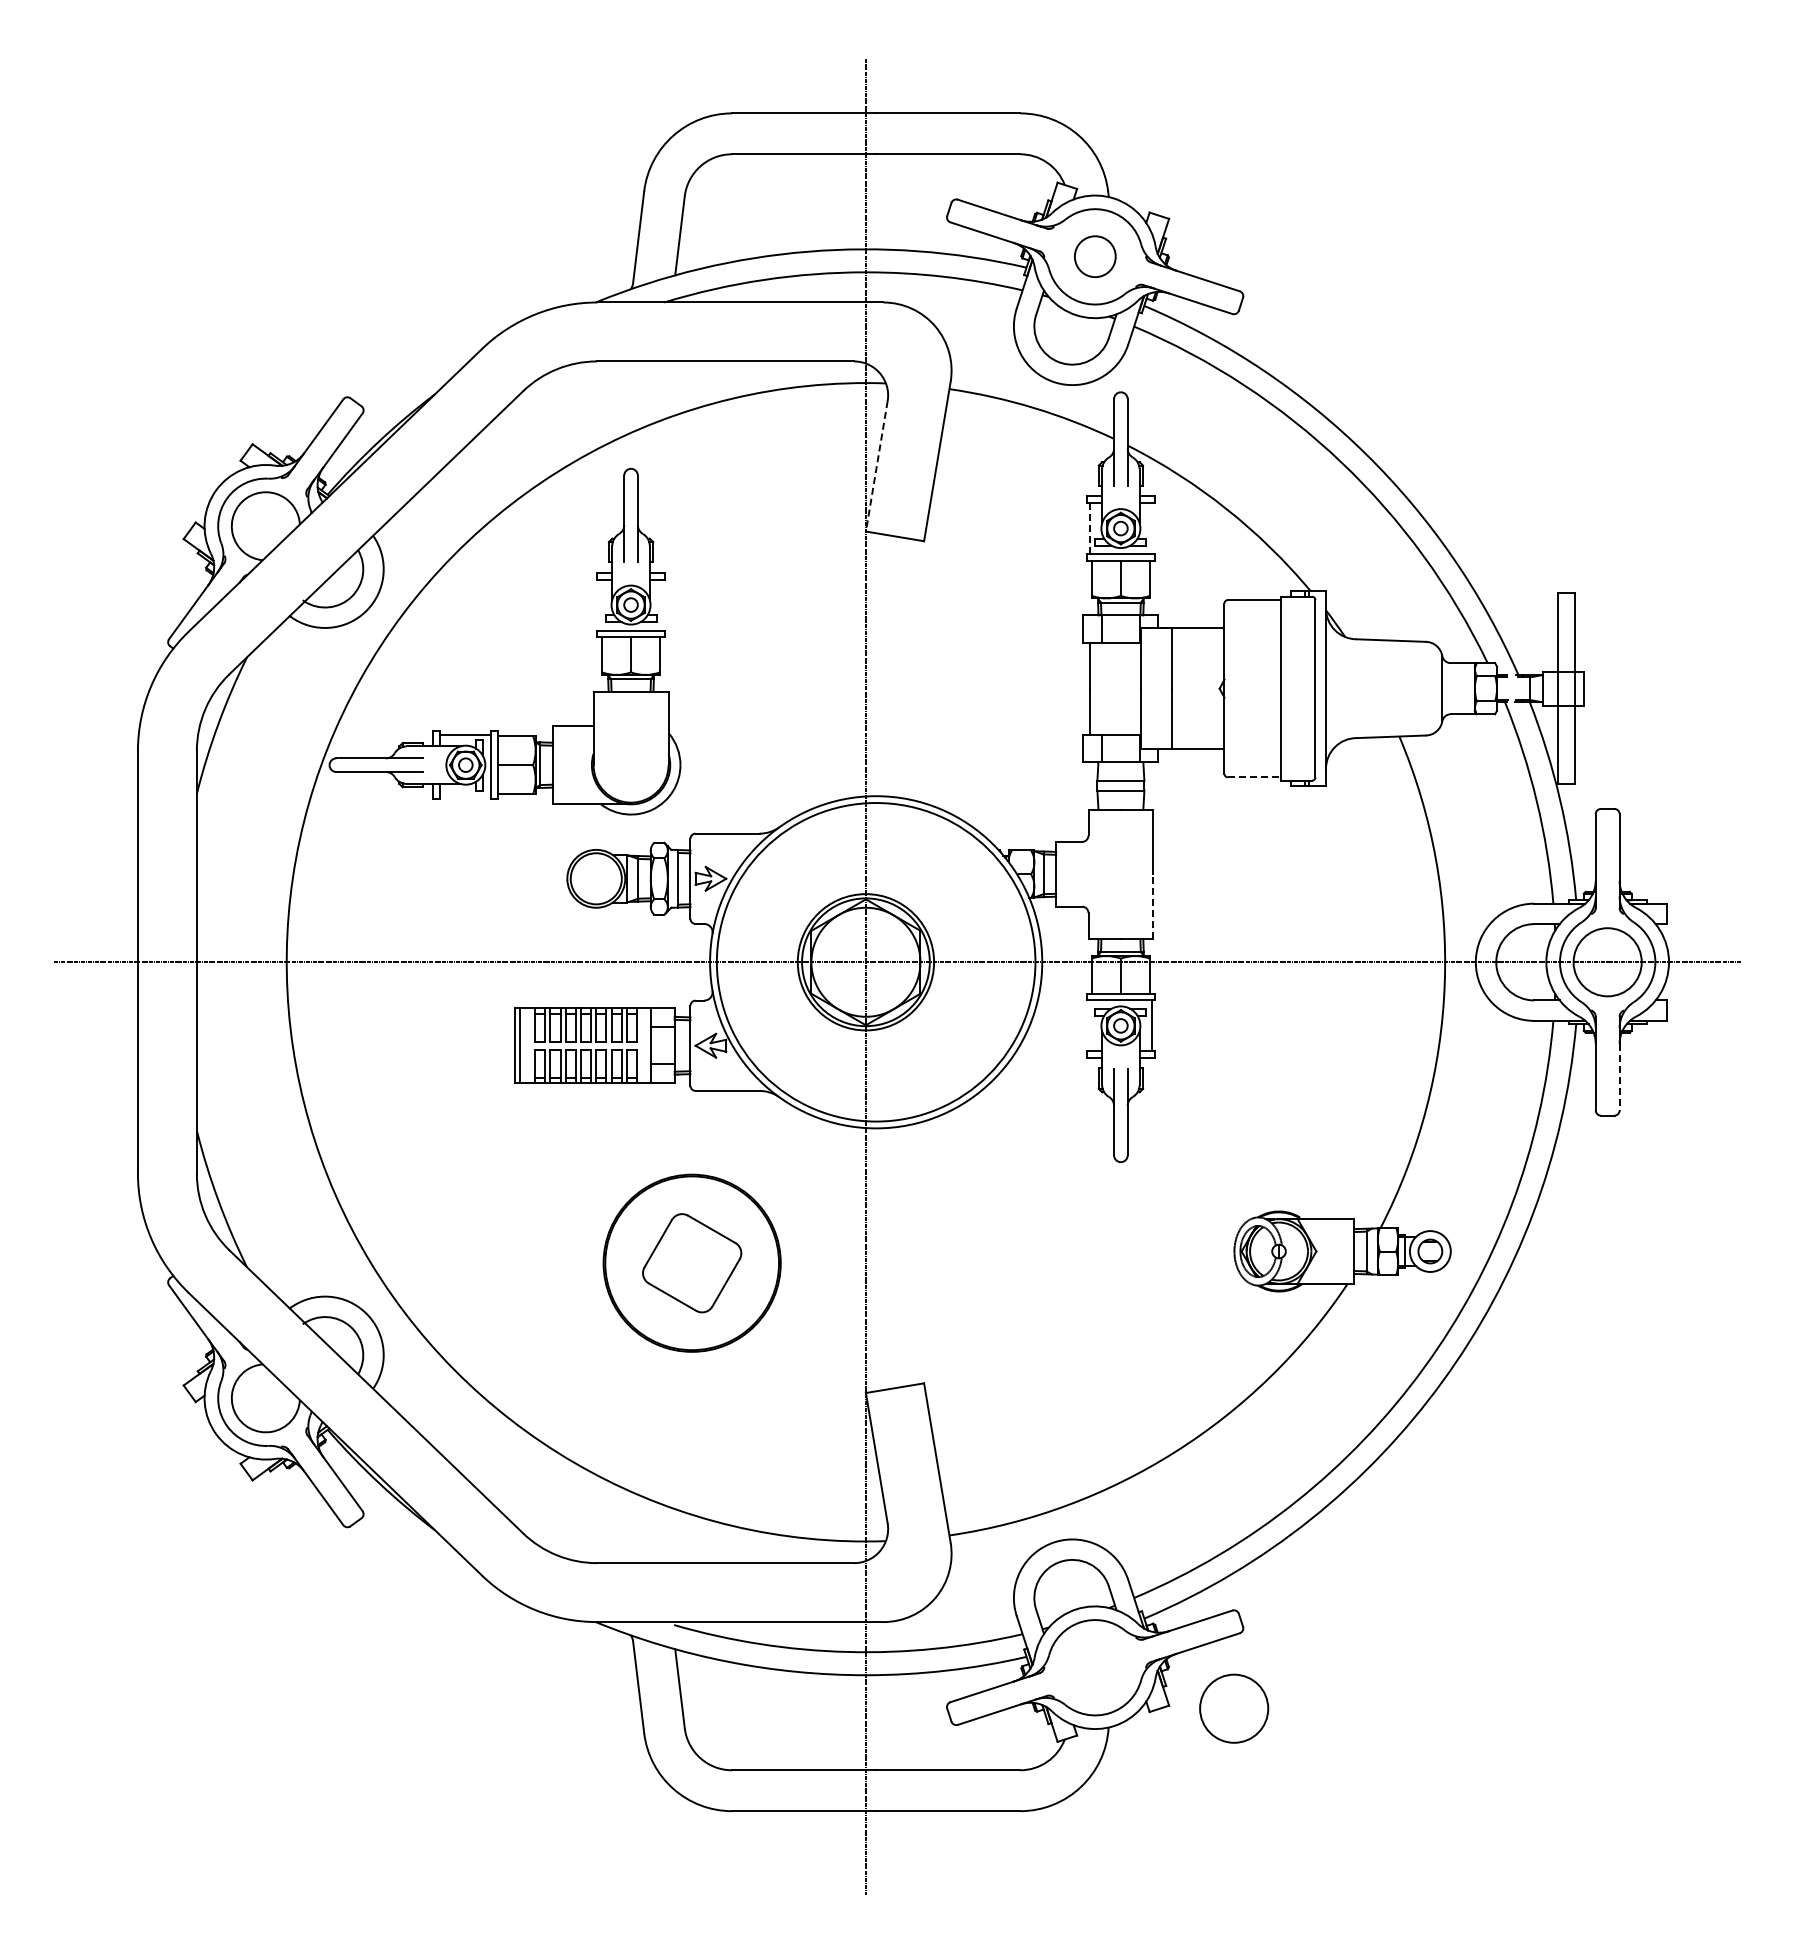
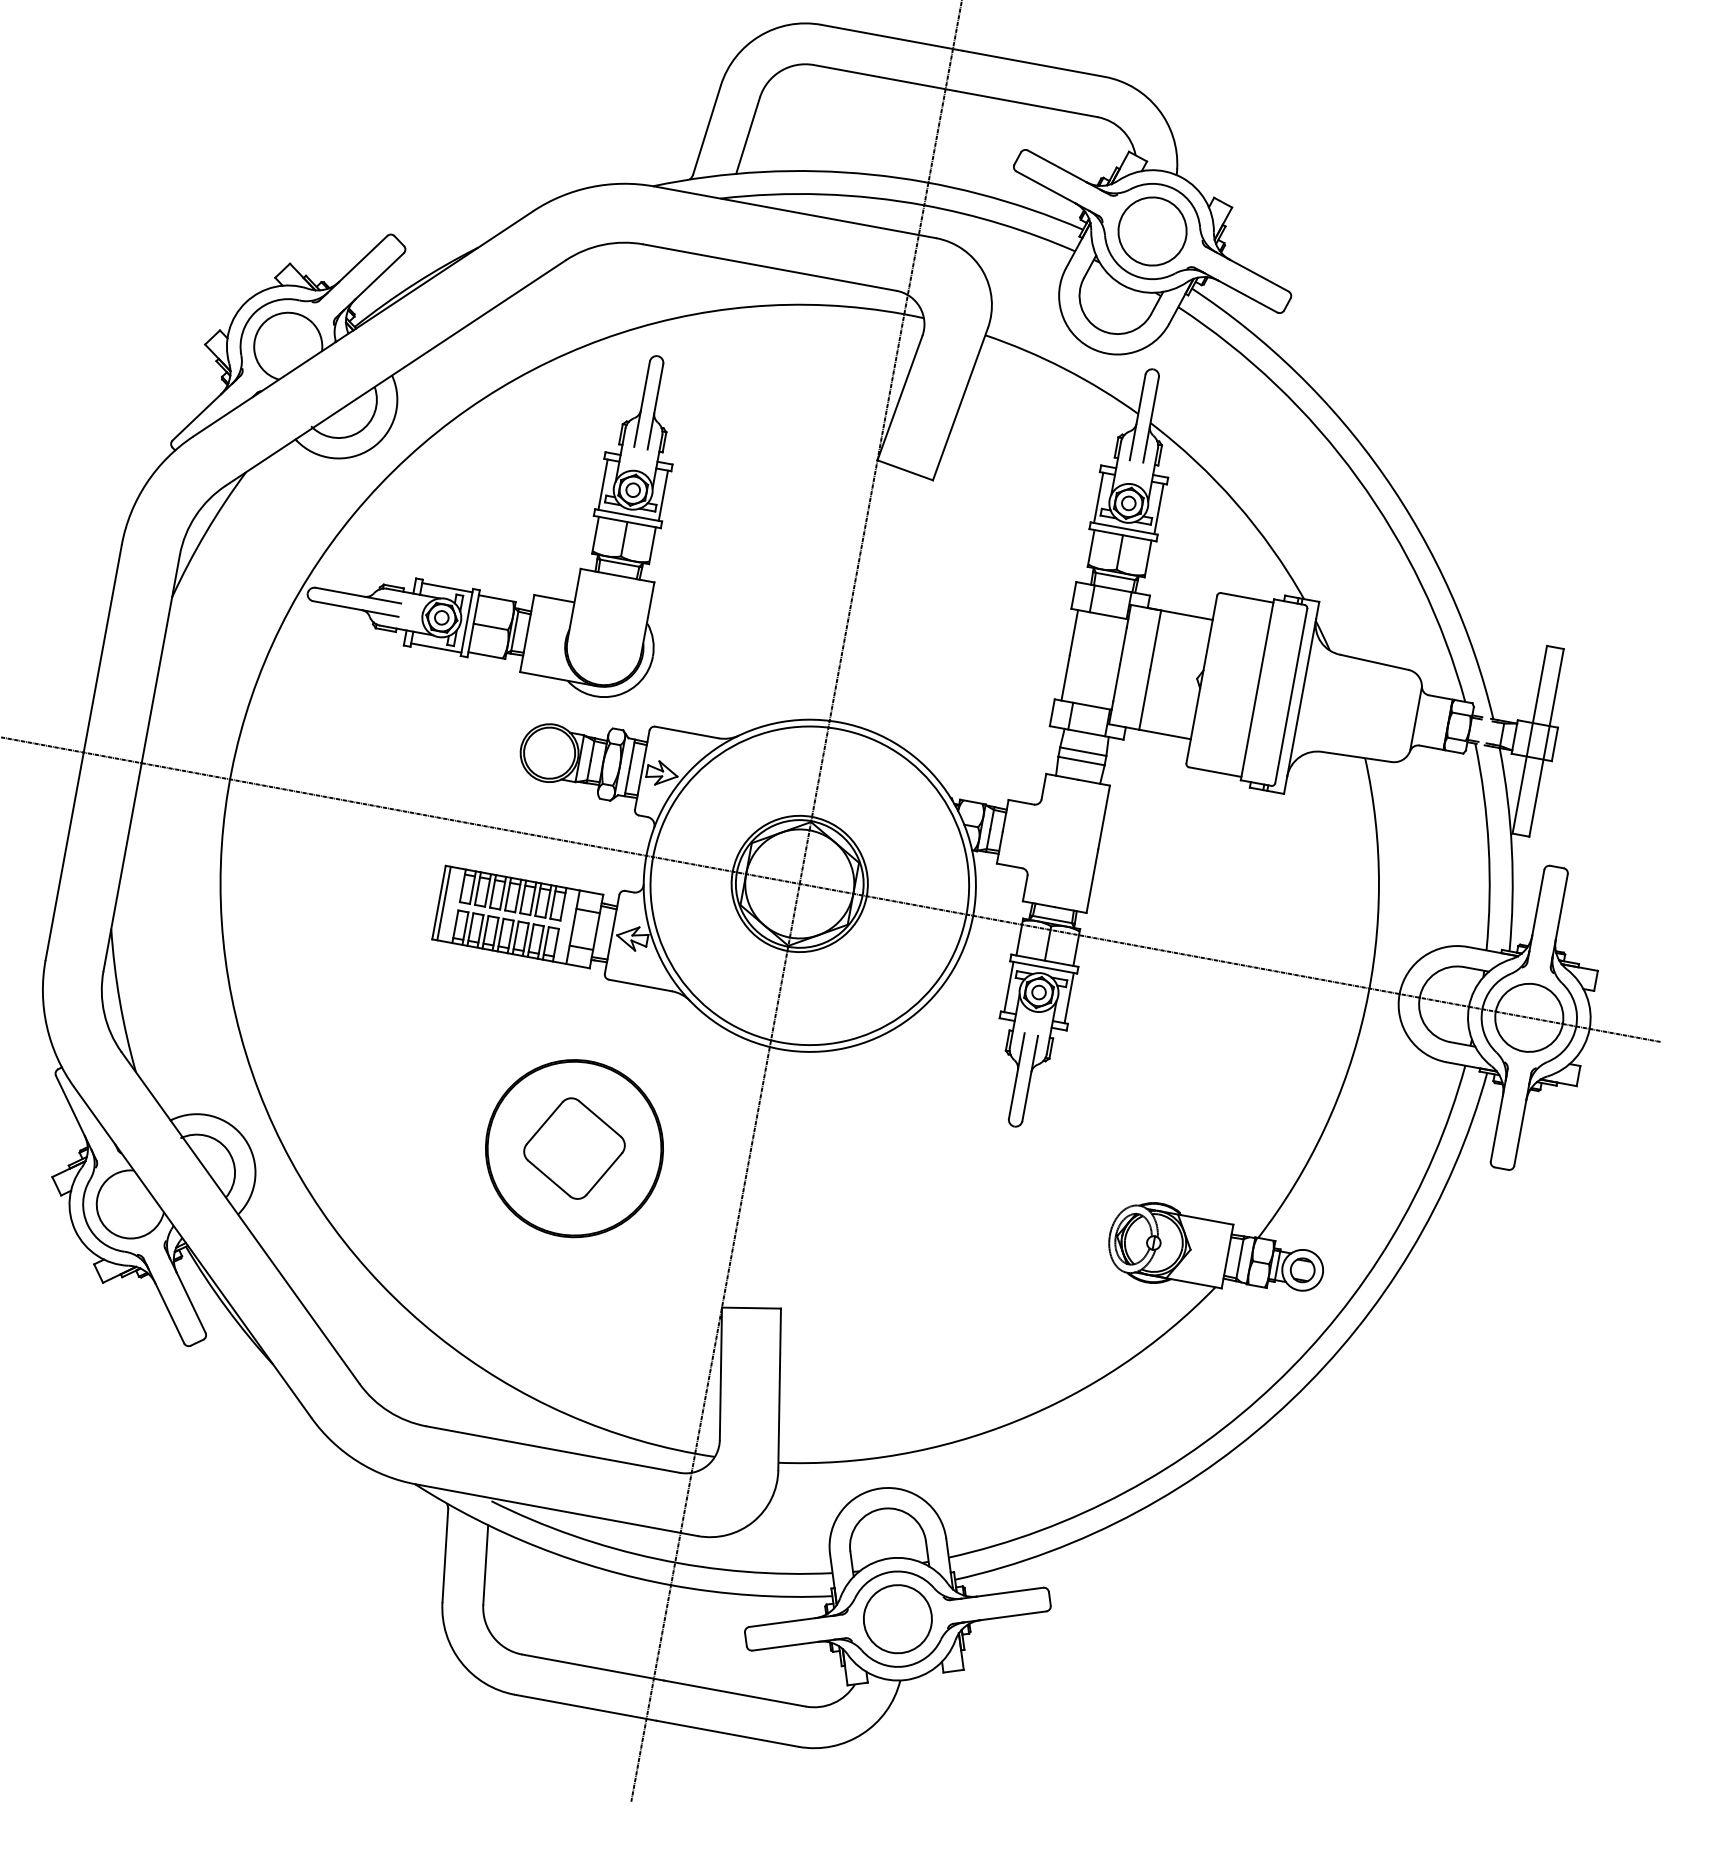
circle: (1095, 256) -> (1152, 231), size x1.67
line: (876, 466) -> (899, 398), dashed -> solid
line: (1090, 528) -> (1098, 497), dashed -> solid
line: (1151, 528) -> (1158, 508), added
line: (600, 604) -> (603, 484), added
line: (661, 604) -> (663, 495), added
line: (1254, 777) -> (1215, 772), dashed -> solid
line: (465, 795) -> (436, 647), added
line: (1153, 906) -> (1092, 880), dashed -> solid
line: (1090, 1025) -> (1009, 986), added
line: (1619, 1077) -> (1520, 1133), dashed -> solid
circle: (1234, 1708) -> (898, 1619), moved

